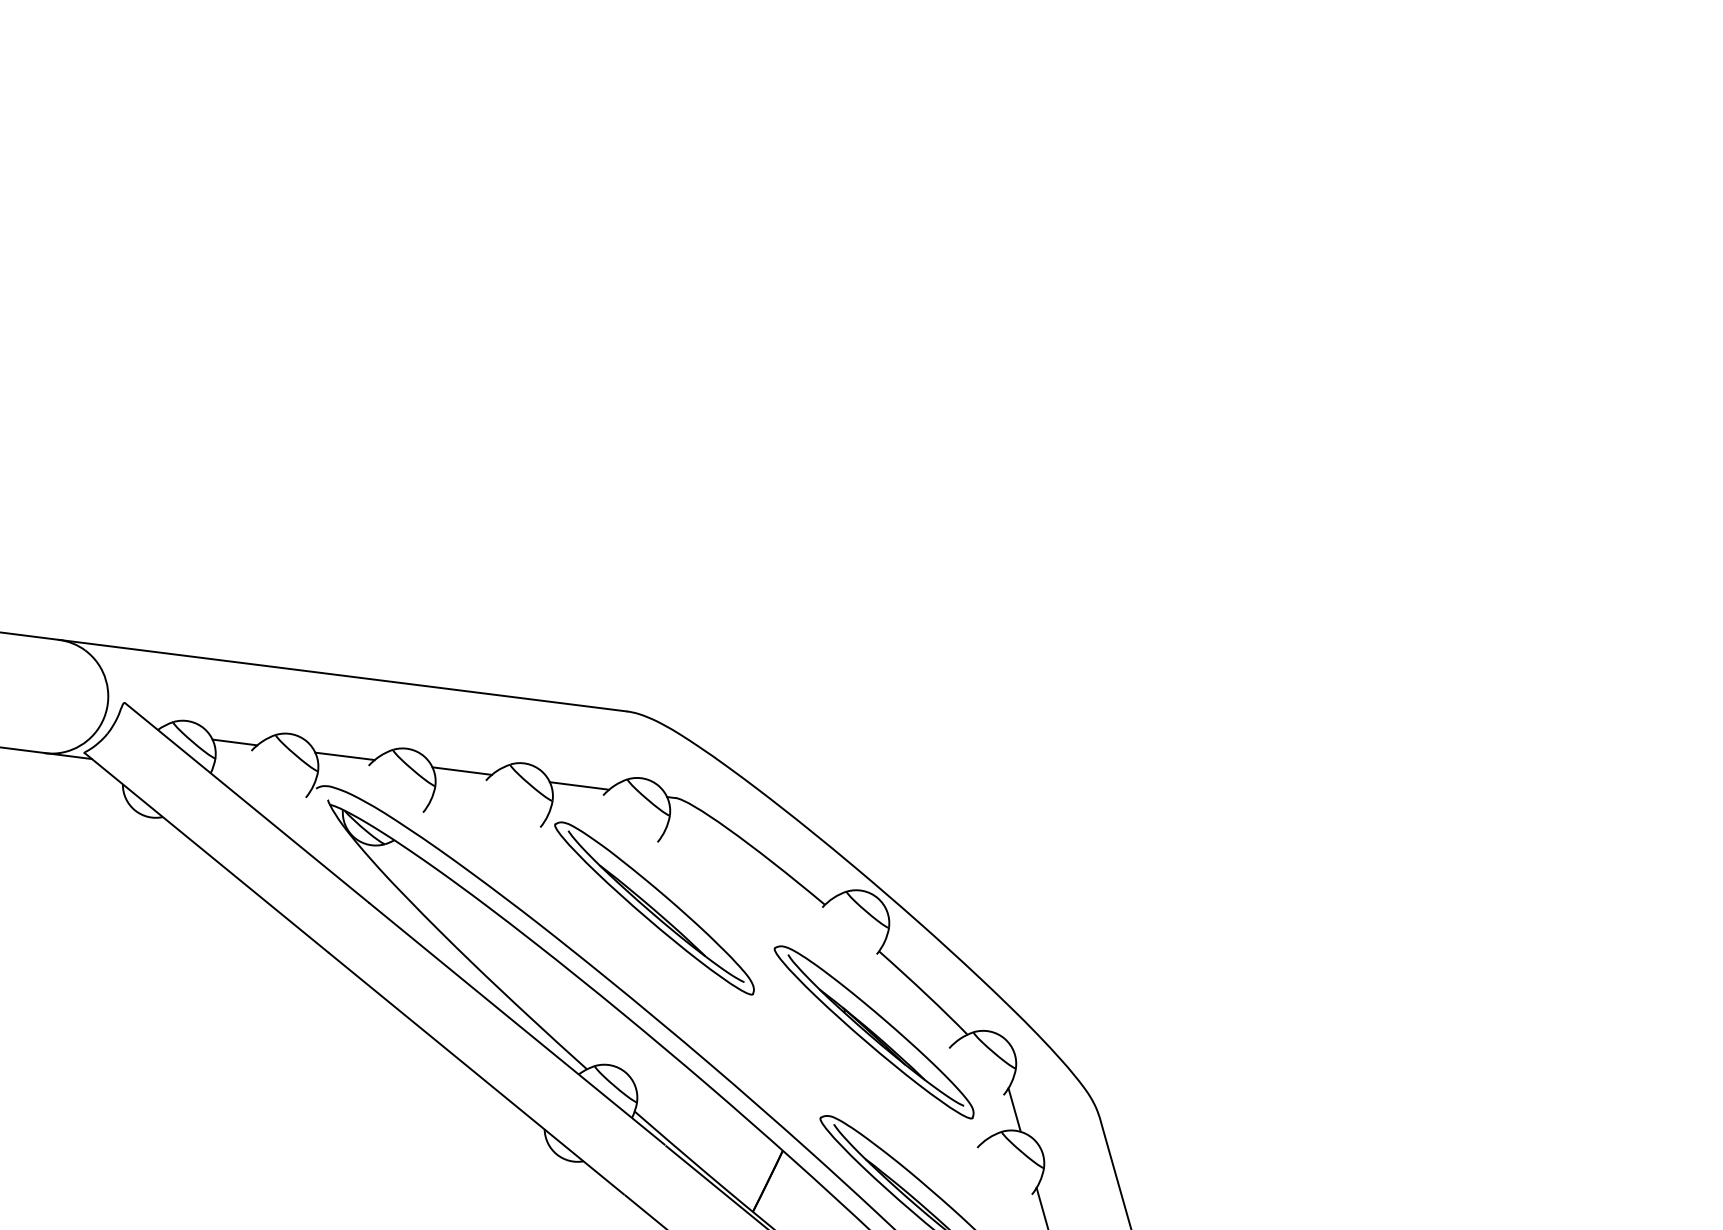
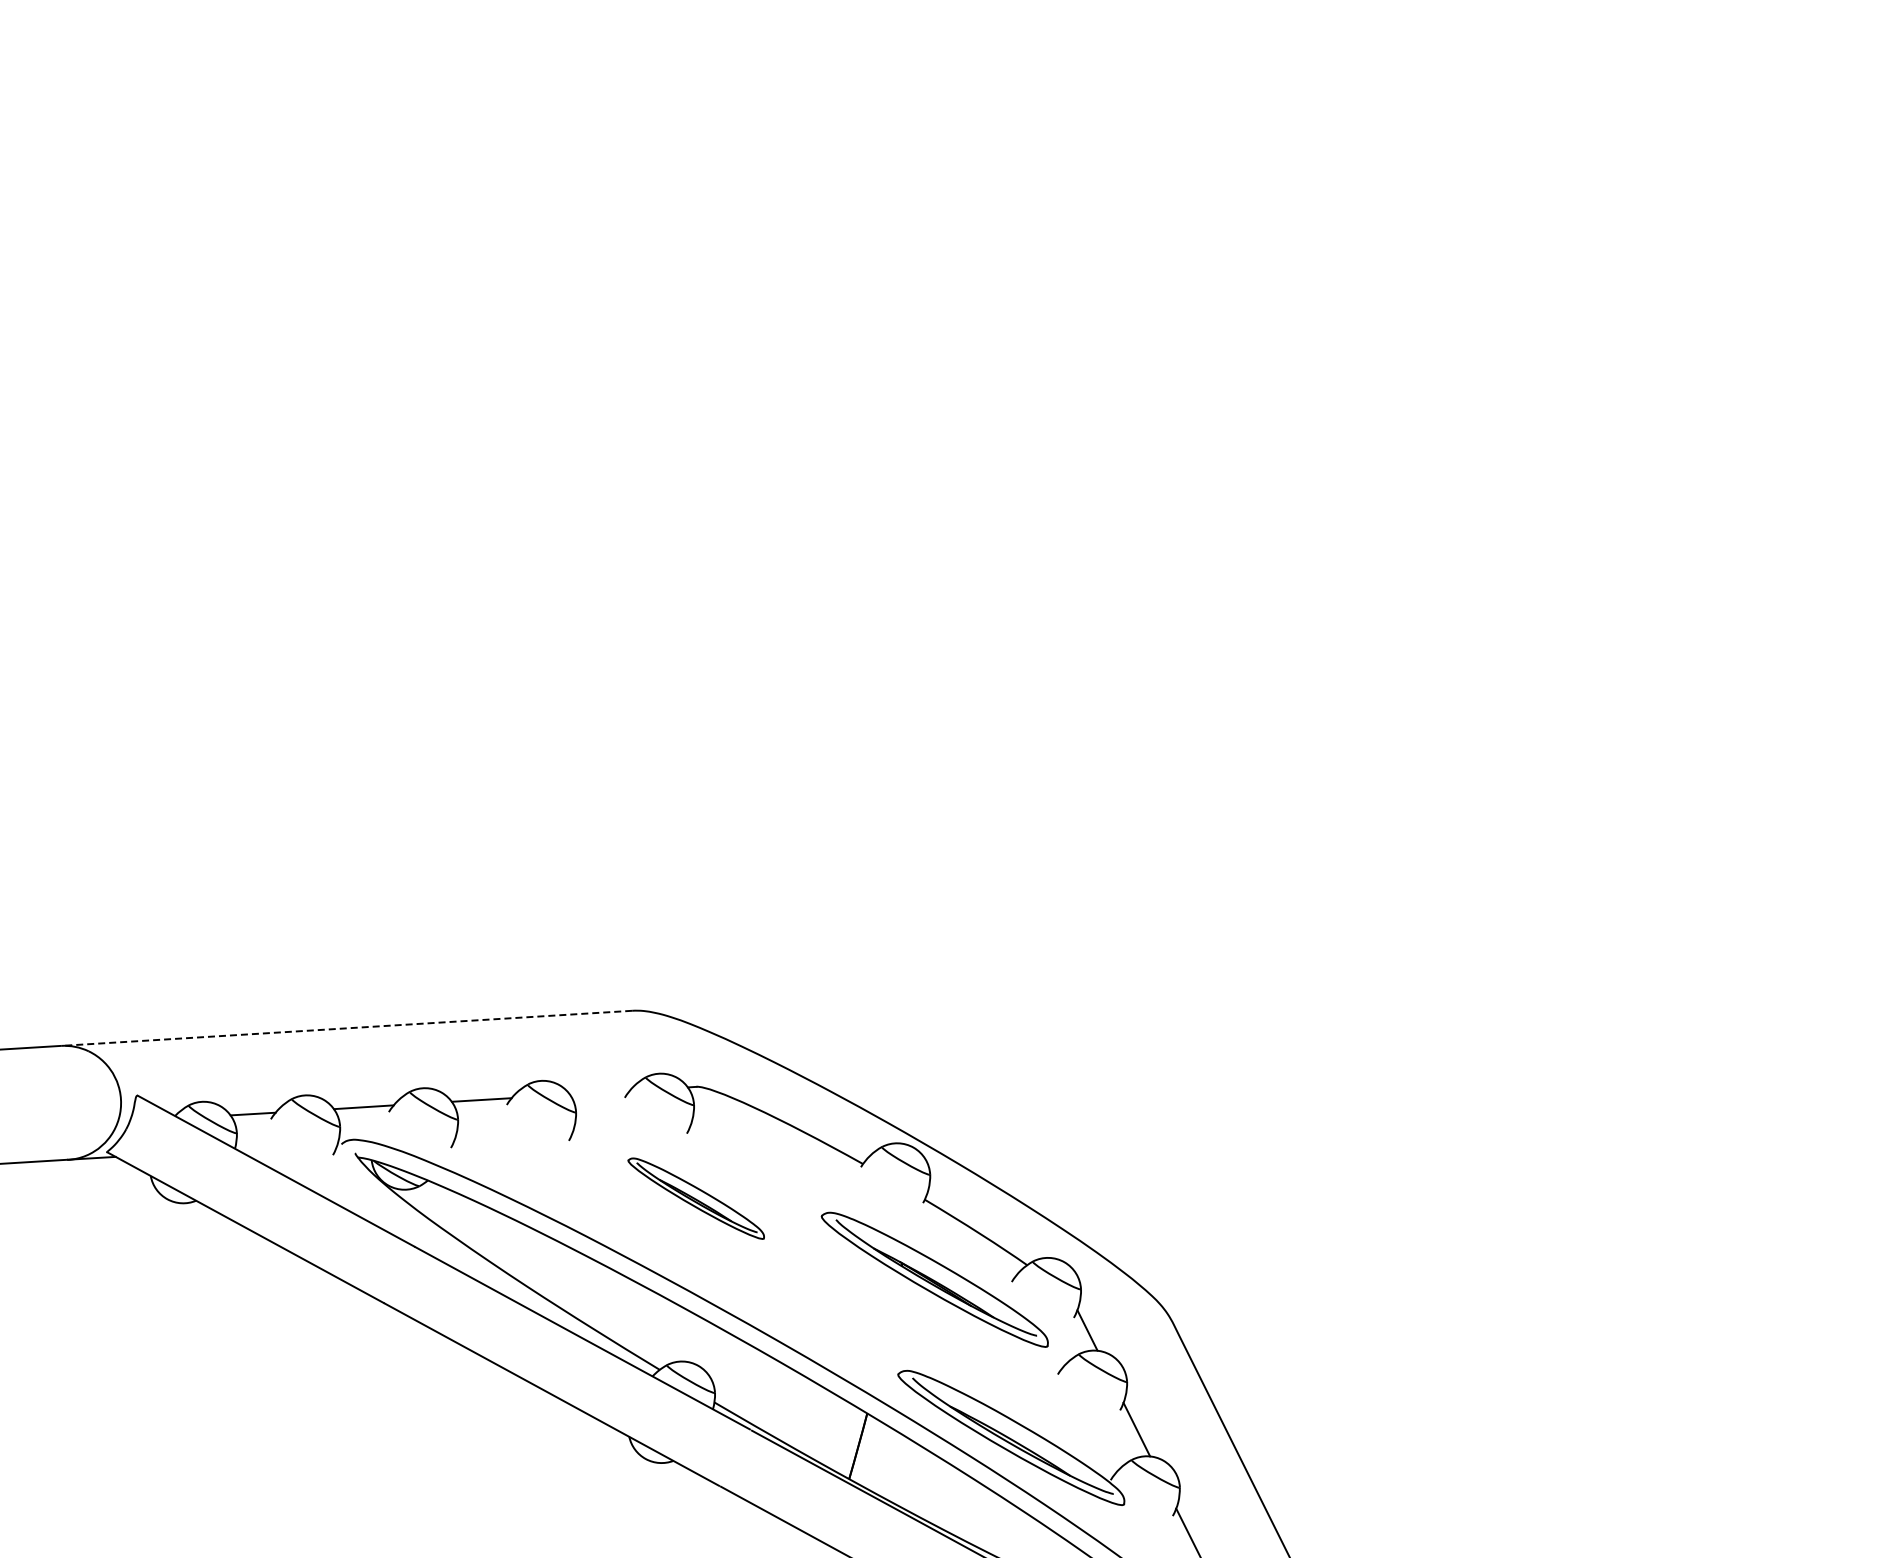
line: (342, 675) -> (346, 1028), solid -> dashed
line: (579, 785) -> (599, 1092), removed
part: (654, 907) -> (696, 1198), size x0.6

